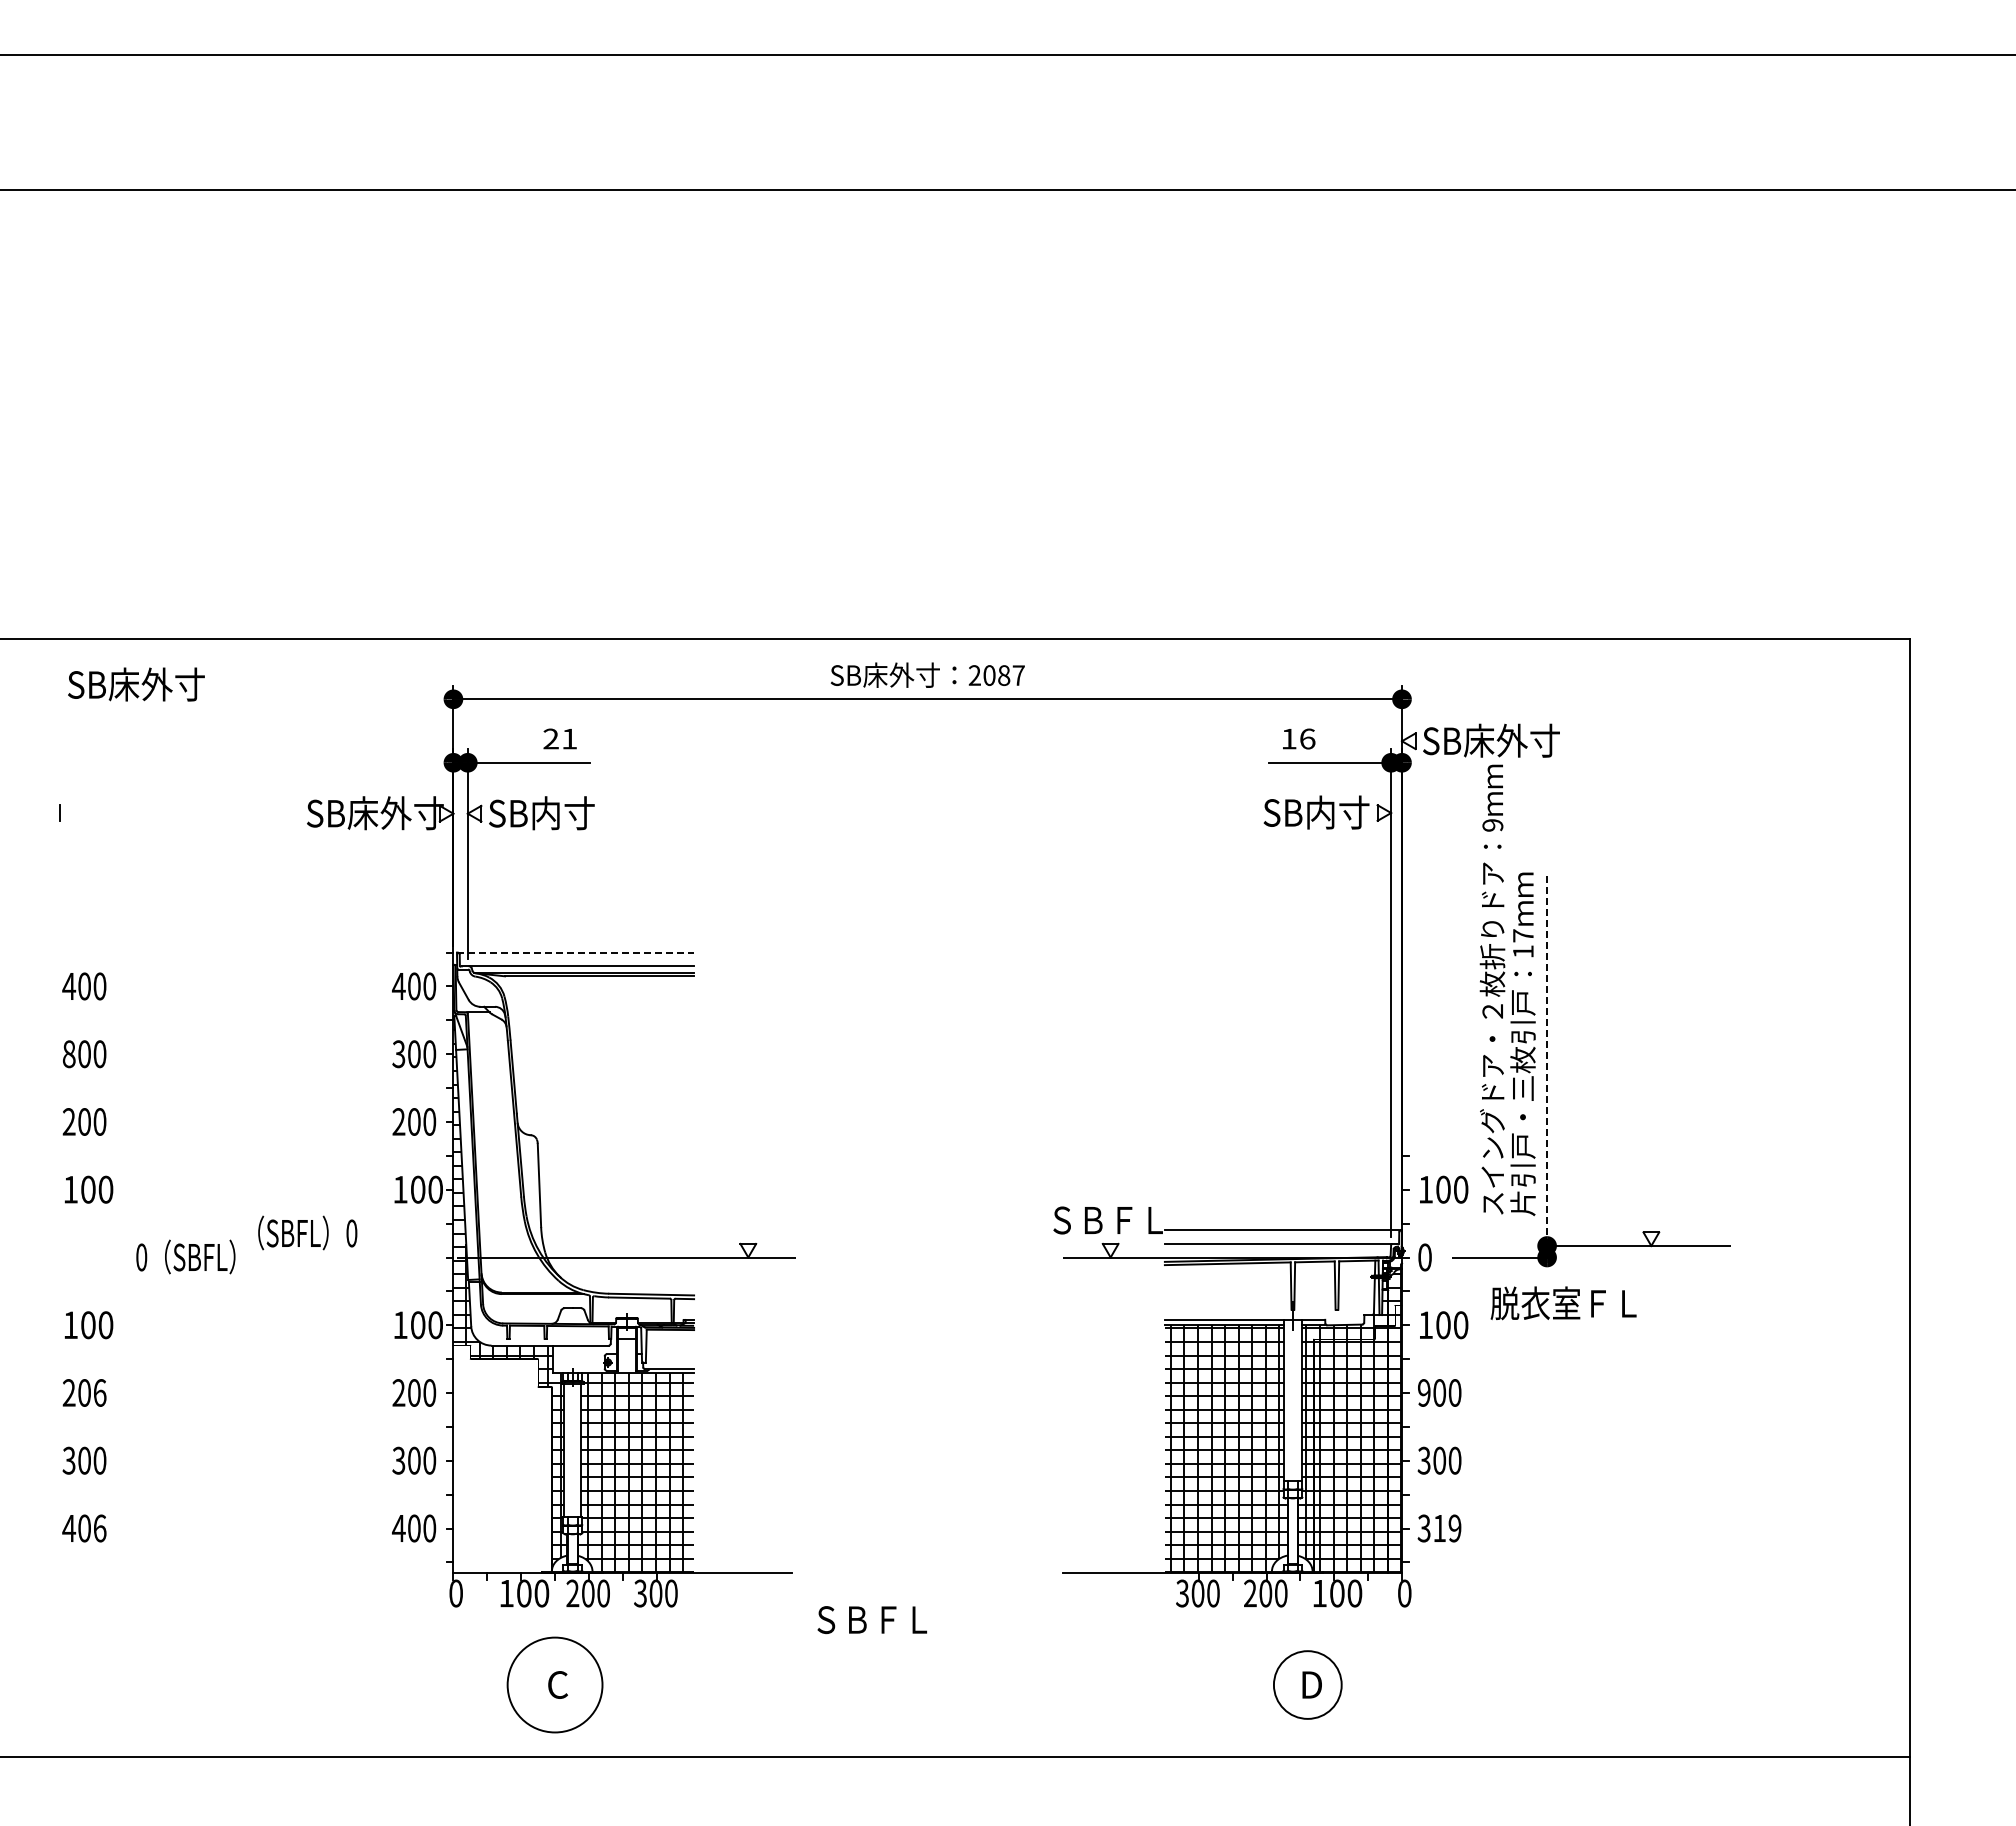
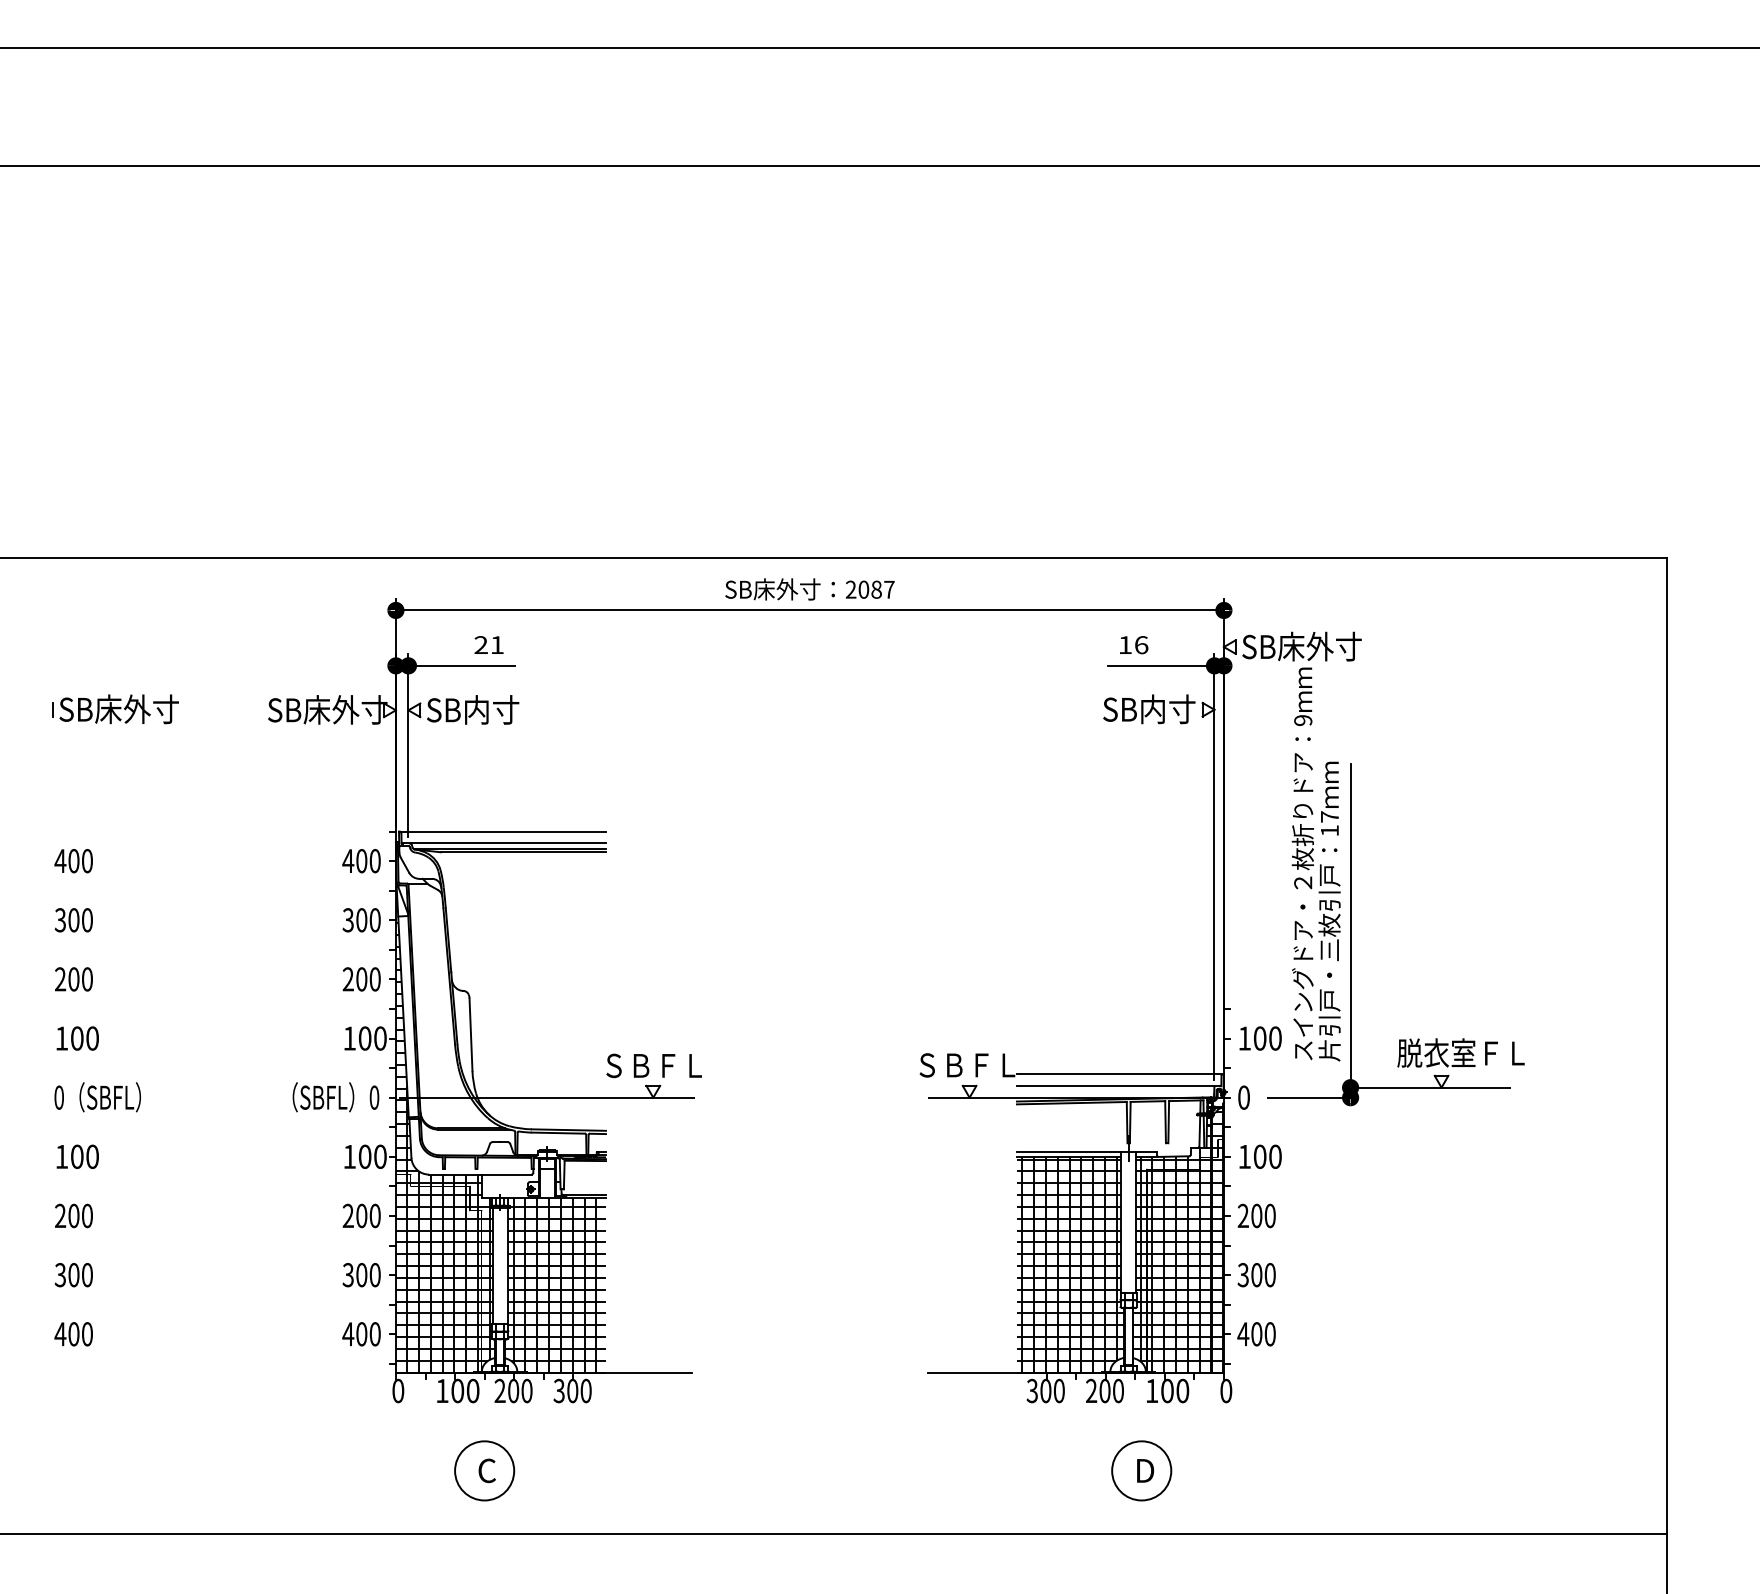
text: (136, 684) -> (119, 709), moved
line: (575, 952) -> (502, 831), dashed -> solid
text: (68, 1054) -> (59, 920), 800 -> 300
line: (1547, 1060) -> (1350, 925), dashed -> solid
text: (307, 1232) -> (335, 1096), moved
text: (185, 1256) -> (97, 1096), moved
text: (1563, 1303) -> (1460, 1053), moved
text: (99, 1392) -> (86, 1215), 206 -> 200
text: (1424, 1392) -> (1243, 1215), 900 -> 200
hatch: (502, 1459) -> (438, 1274), added
text: (99, 1528) -> (86, 1334), 406 -> 400
text: (1439, 1528) -> (1256, 1334), 319 -> 400
text: (871, 1620) -> (653, 1066), moved
circle: (554, 1684) -> (484, 1470), size x0.71

